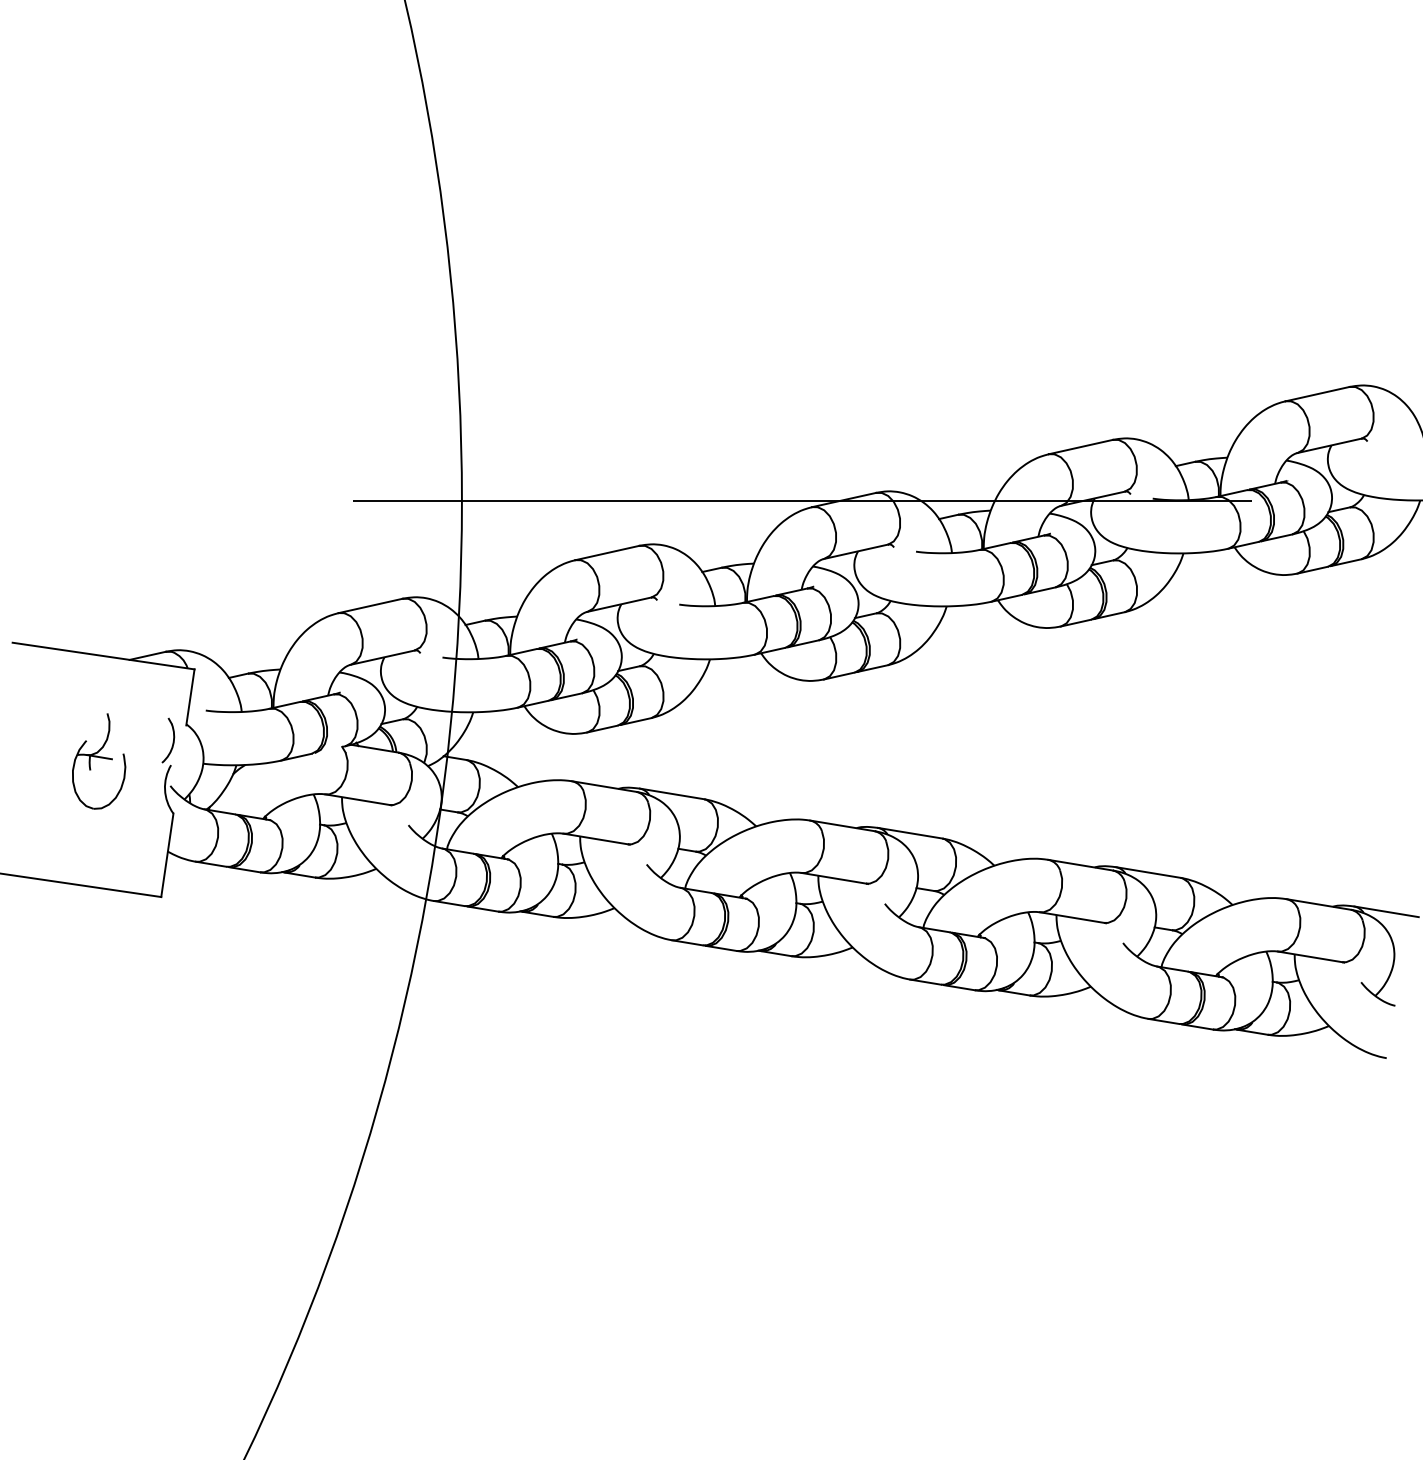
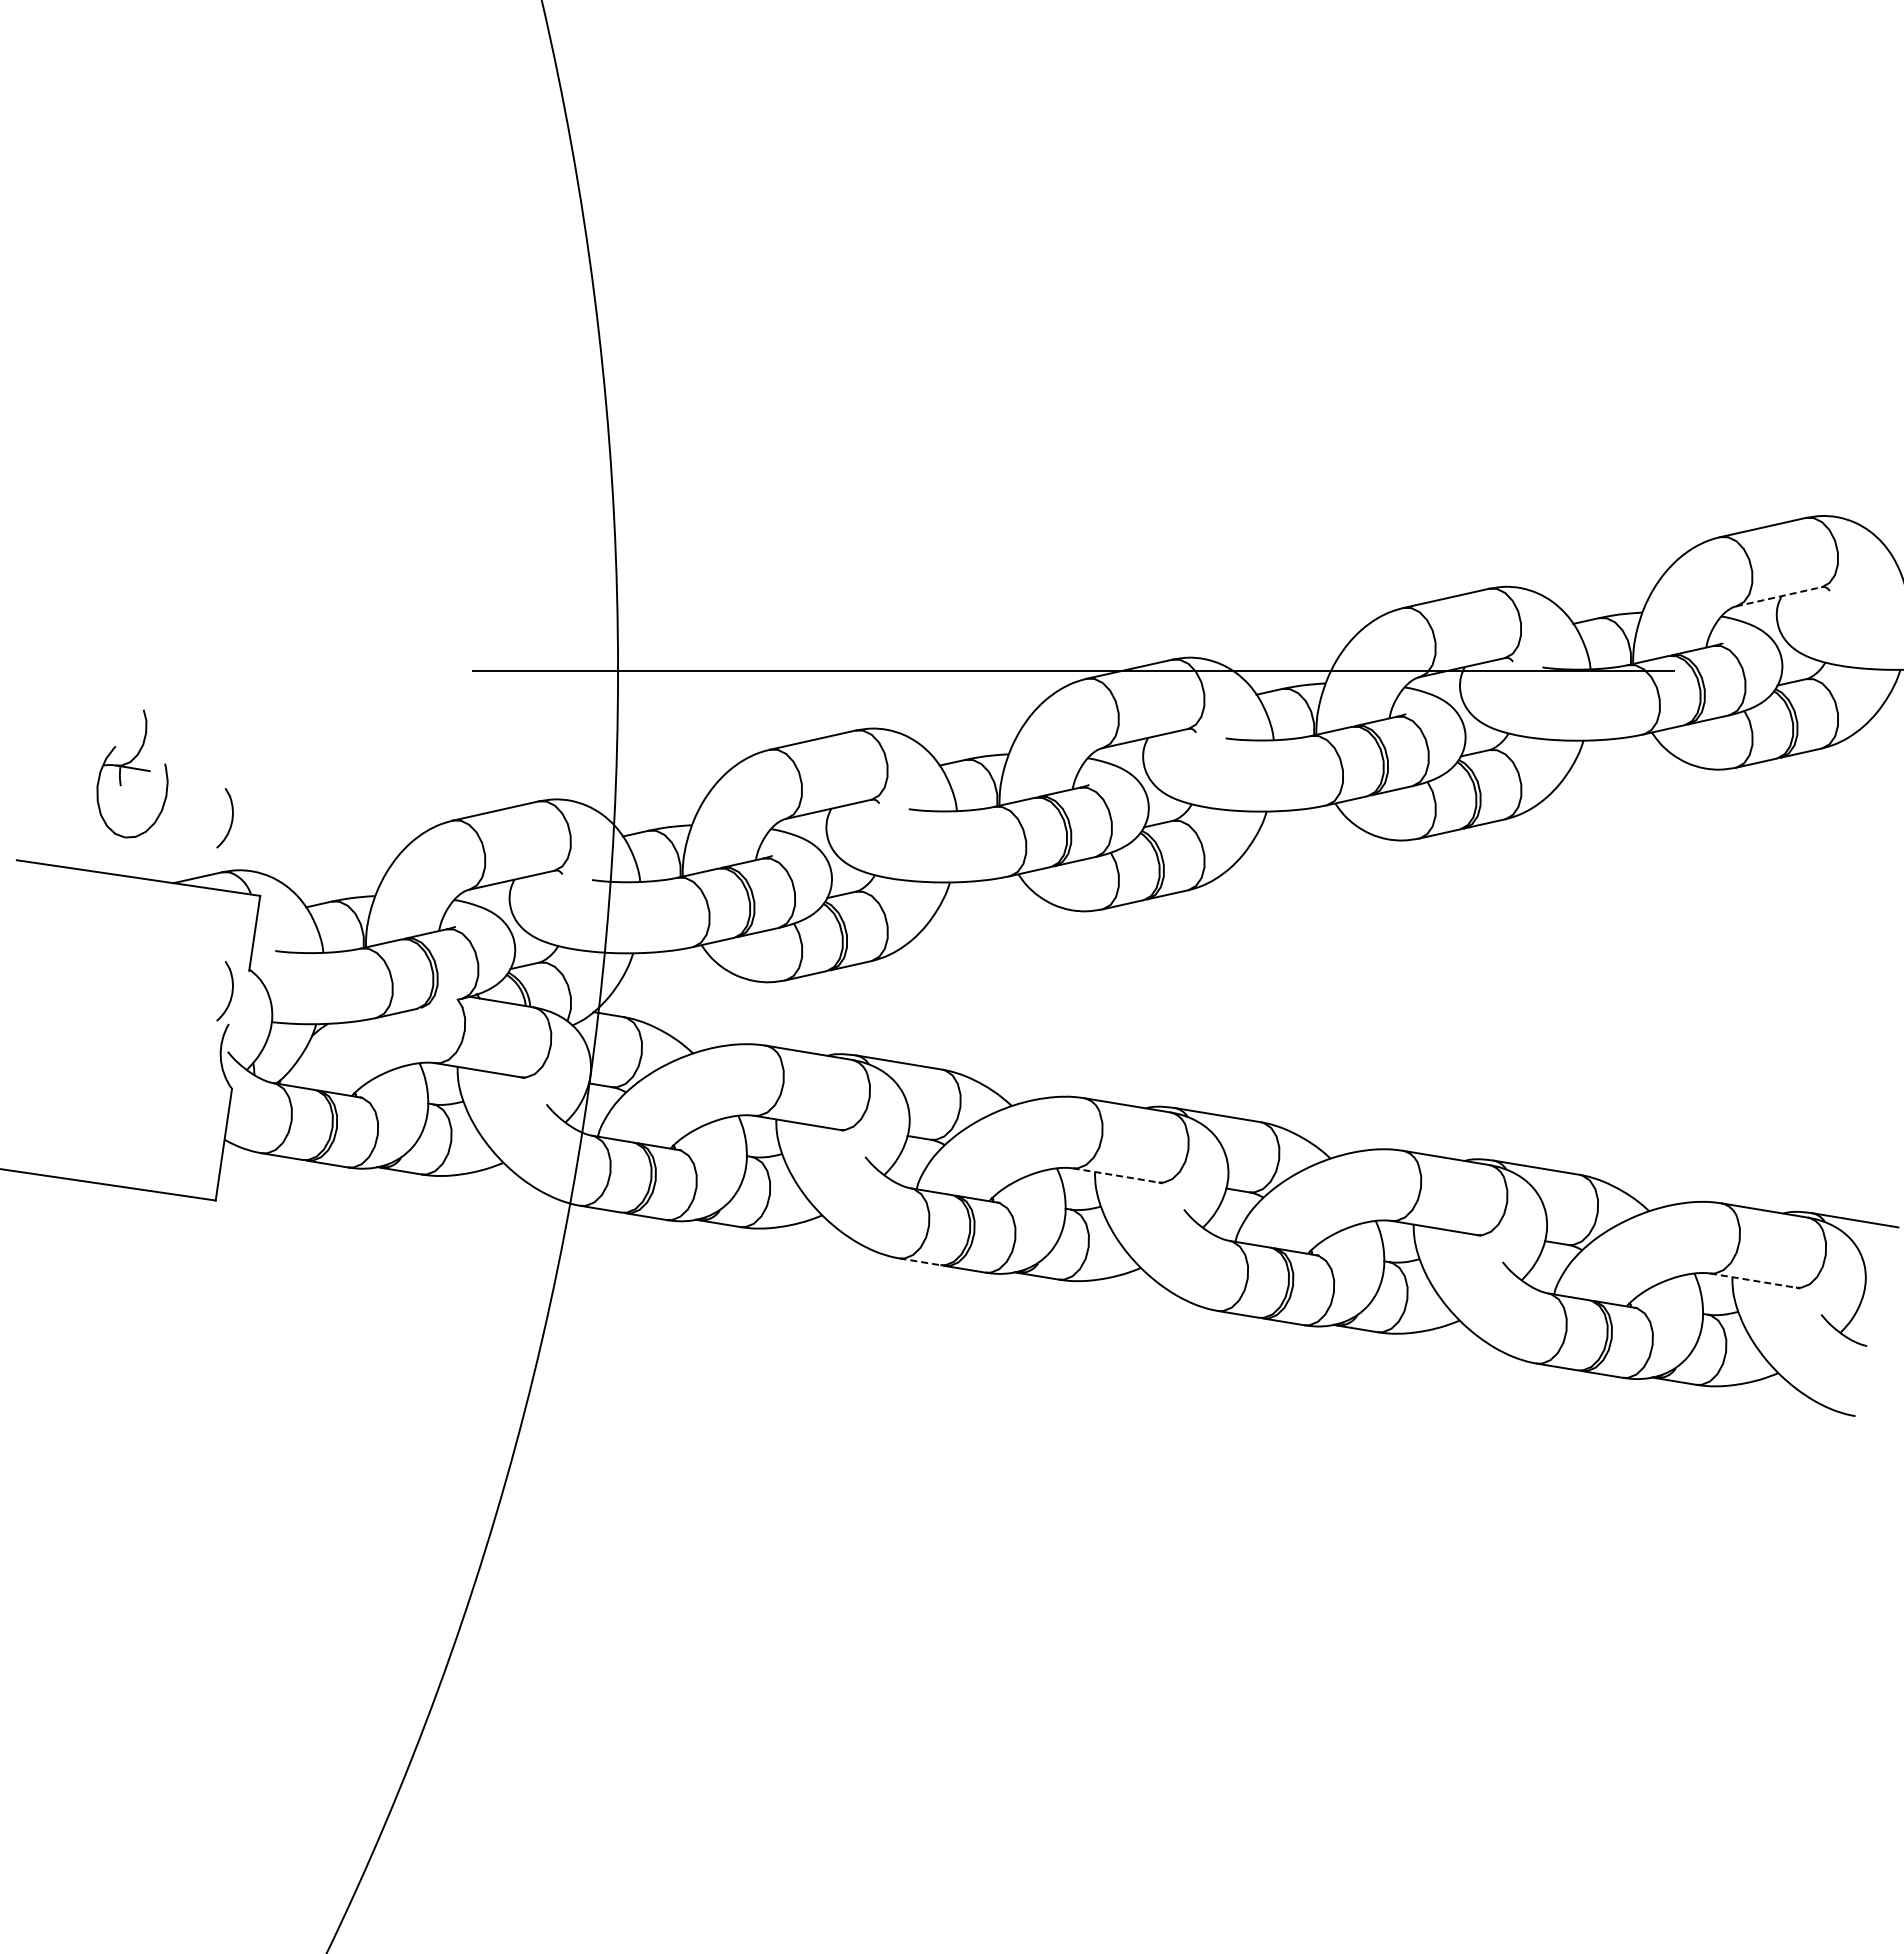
line: (1329, 445) -> (1778, 596), solid -> dashed
part: (173, 611) -> (231, 818), added
part: (99, 761) -> (132, 773), moved
line: (833, 878) -> (1115, 1175), solid -> dashed
line: (687, 942) -> (919, 1261), solid -> dashed
line: (1310, 956) -> (1753, 1280), solid -> dashed

